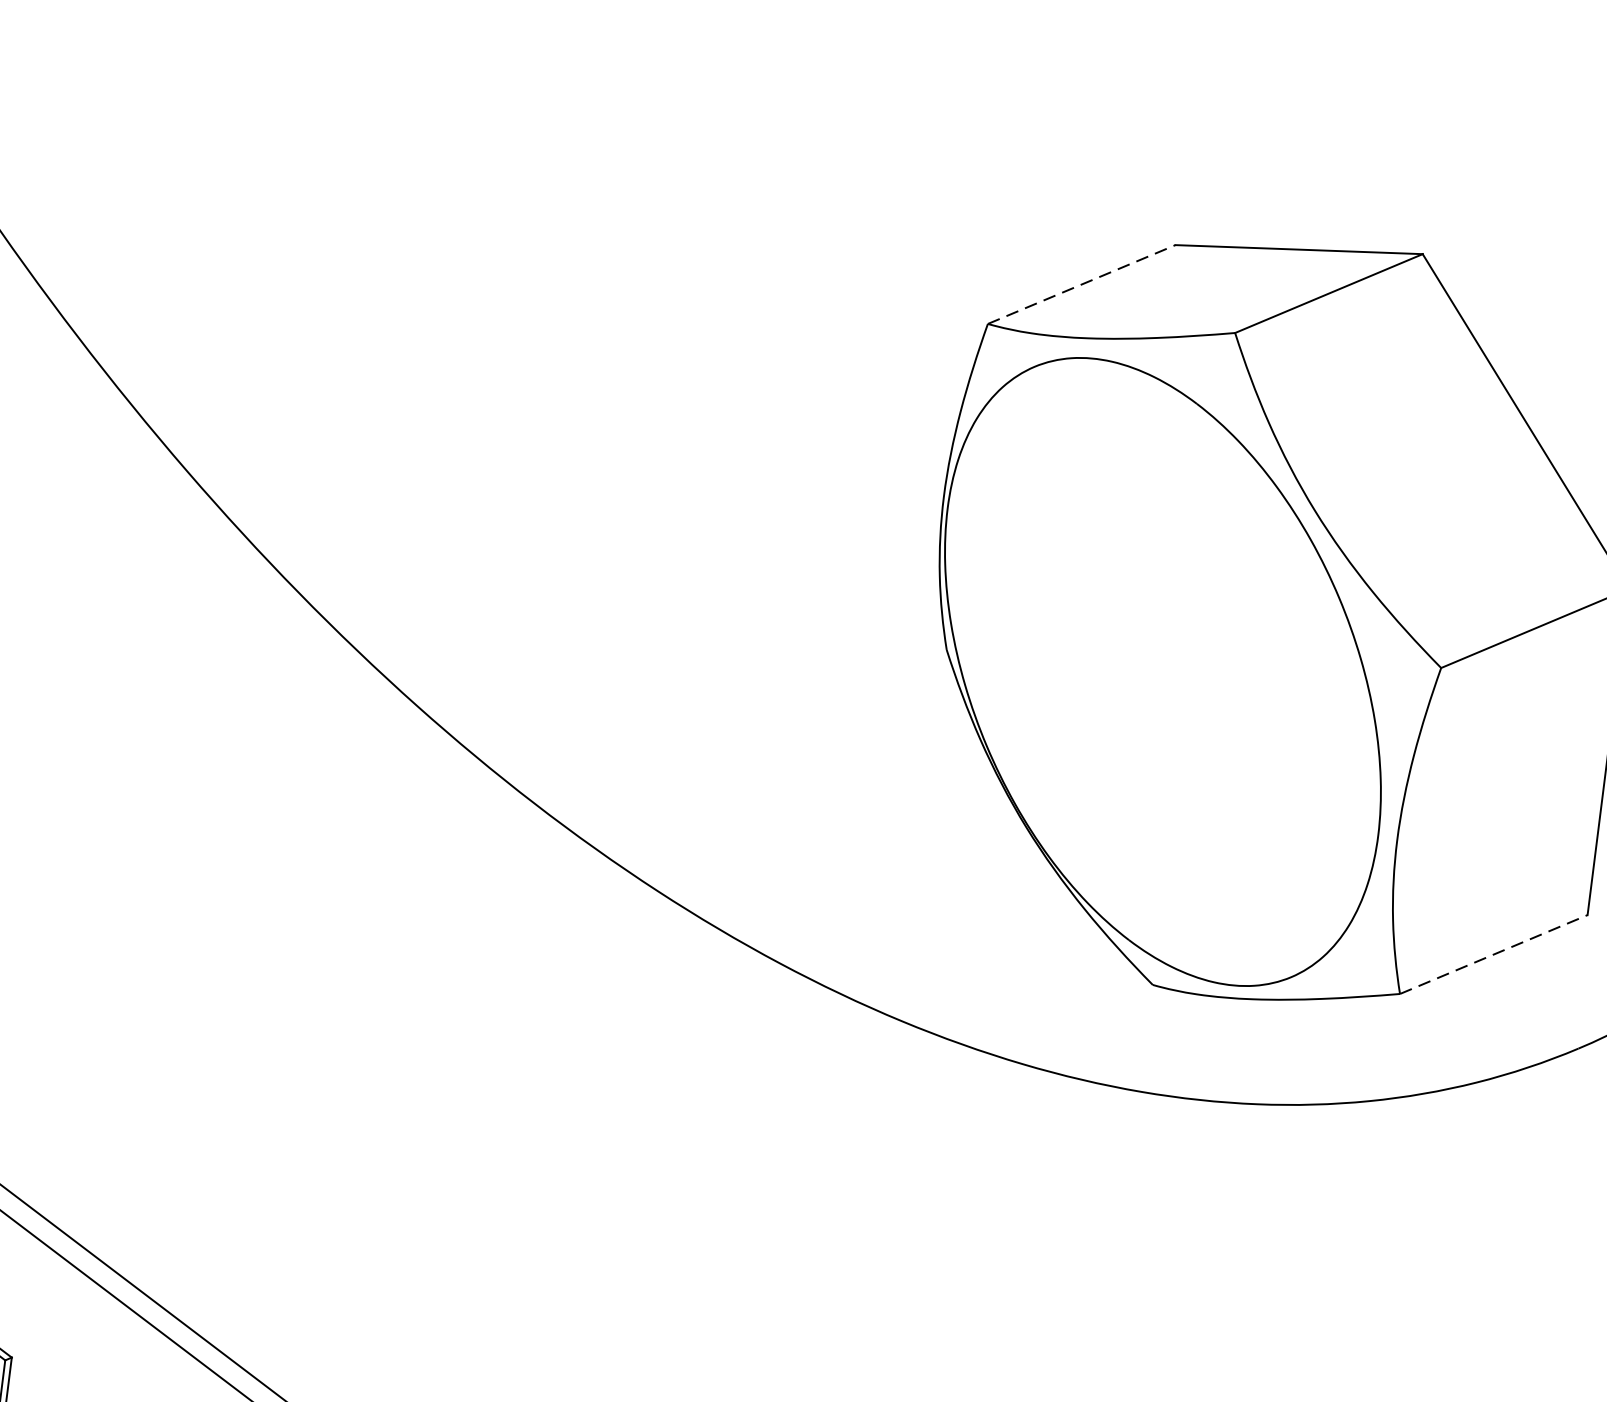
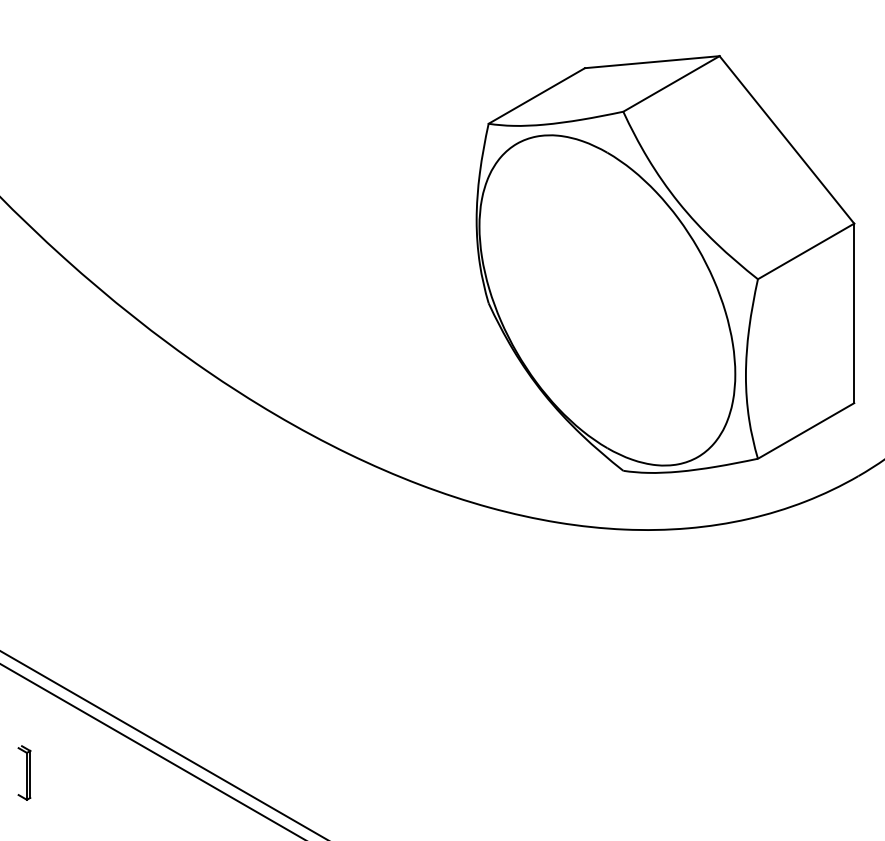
line: (1081, 283) -> (536, 95), dashed -> solid
line: (1494, 953) -> (806, 430), dashed -> solid

